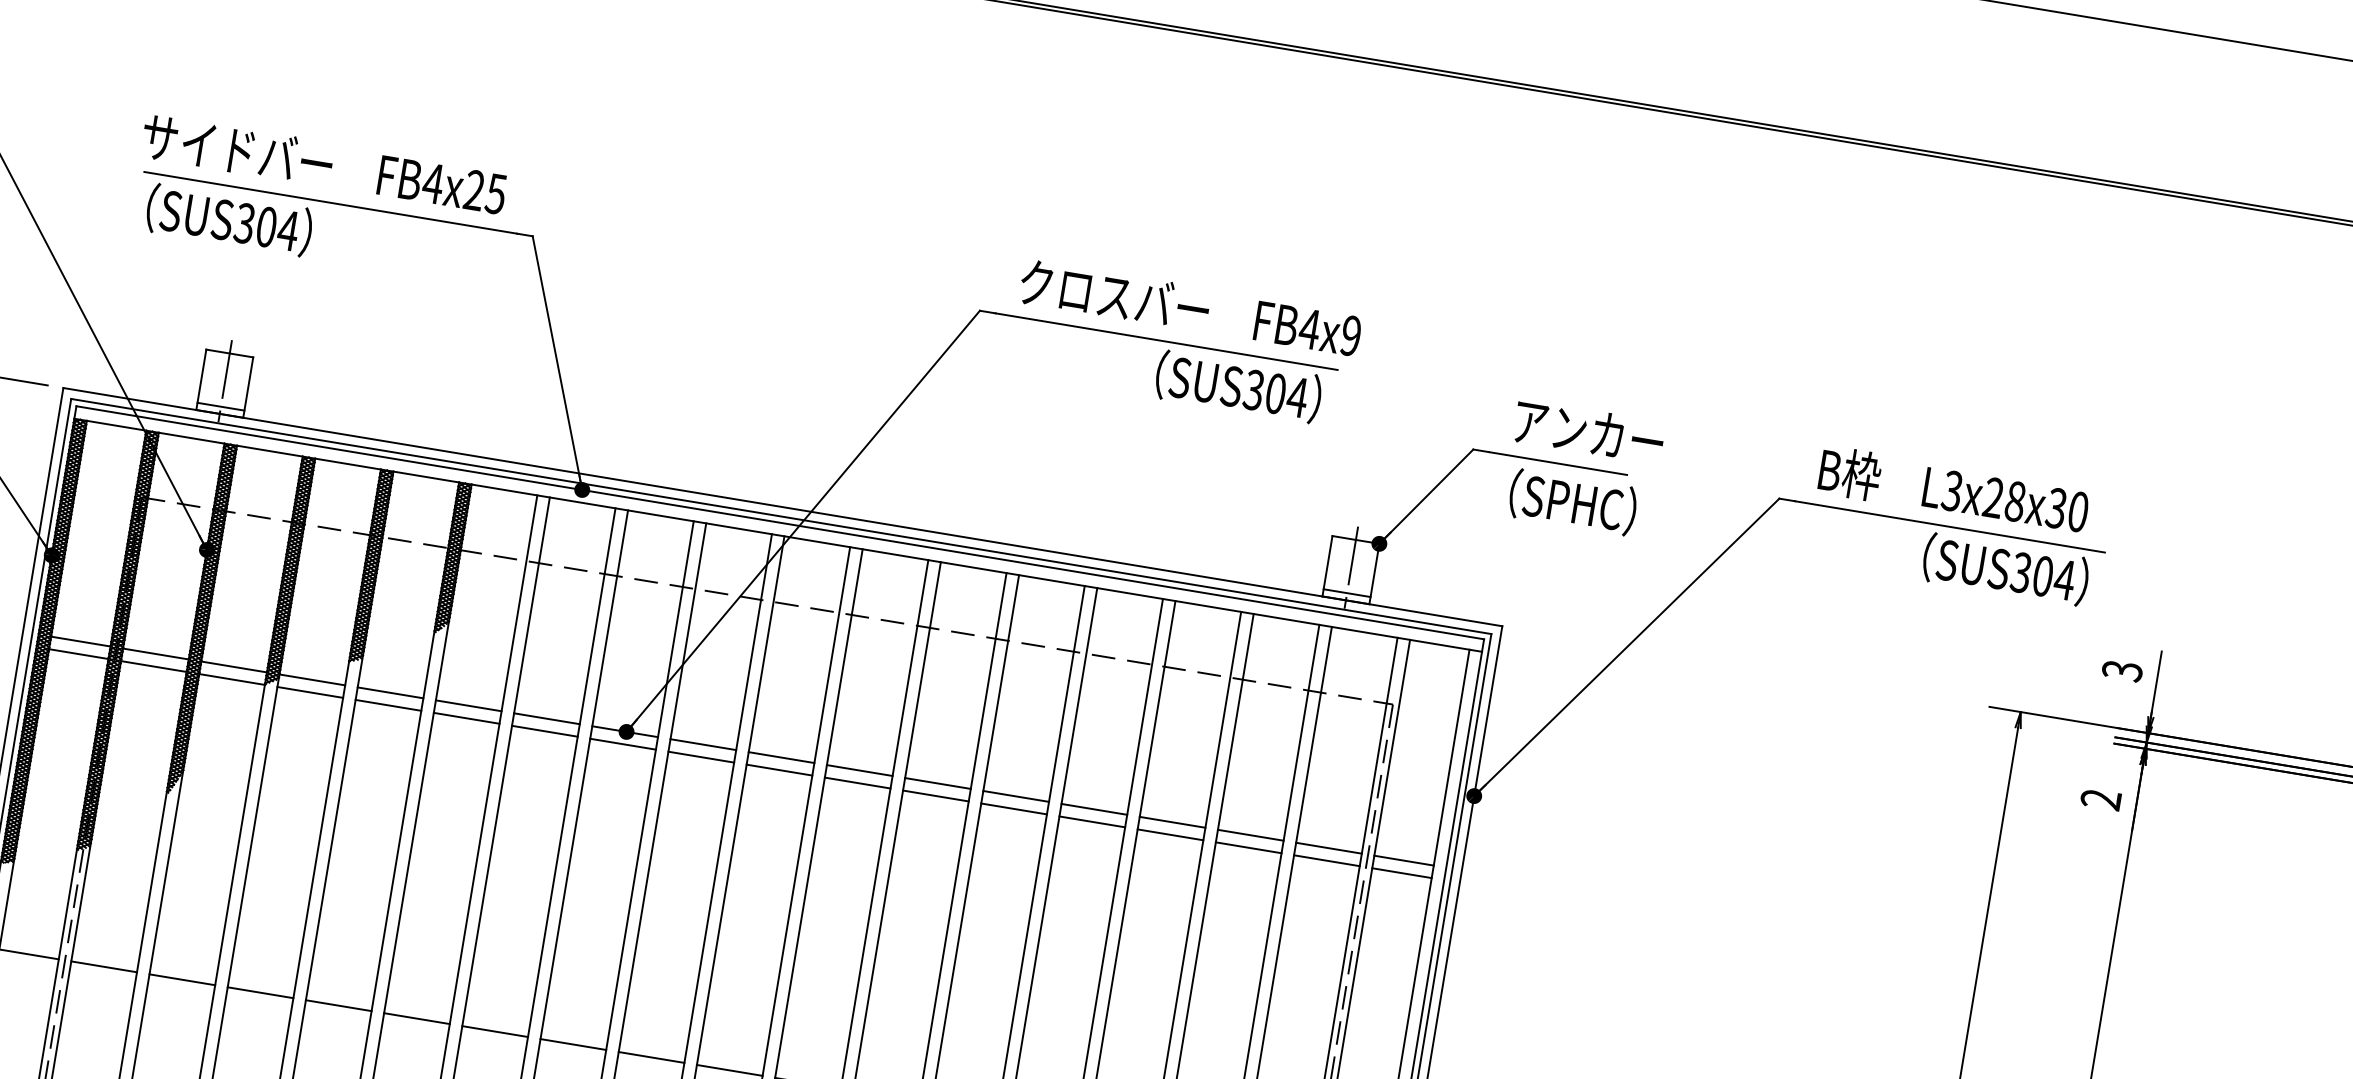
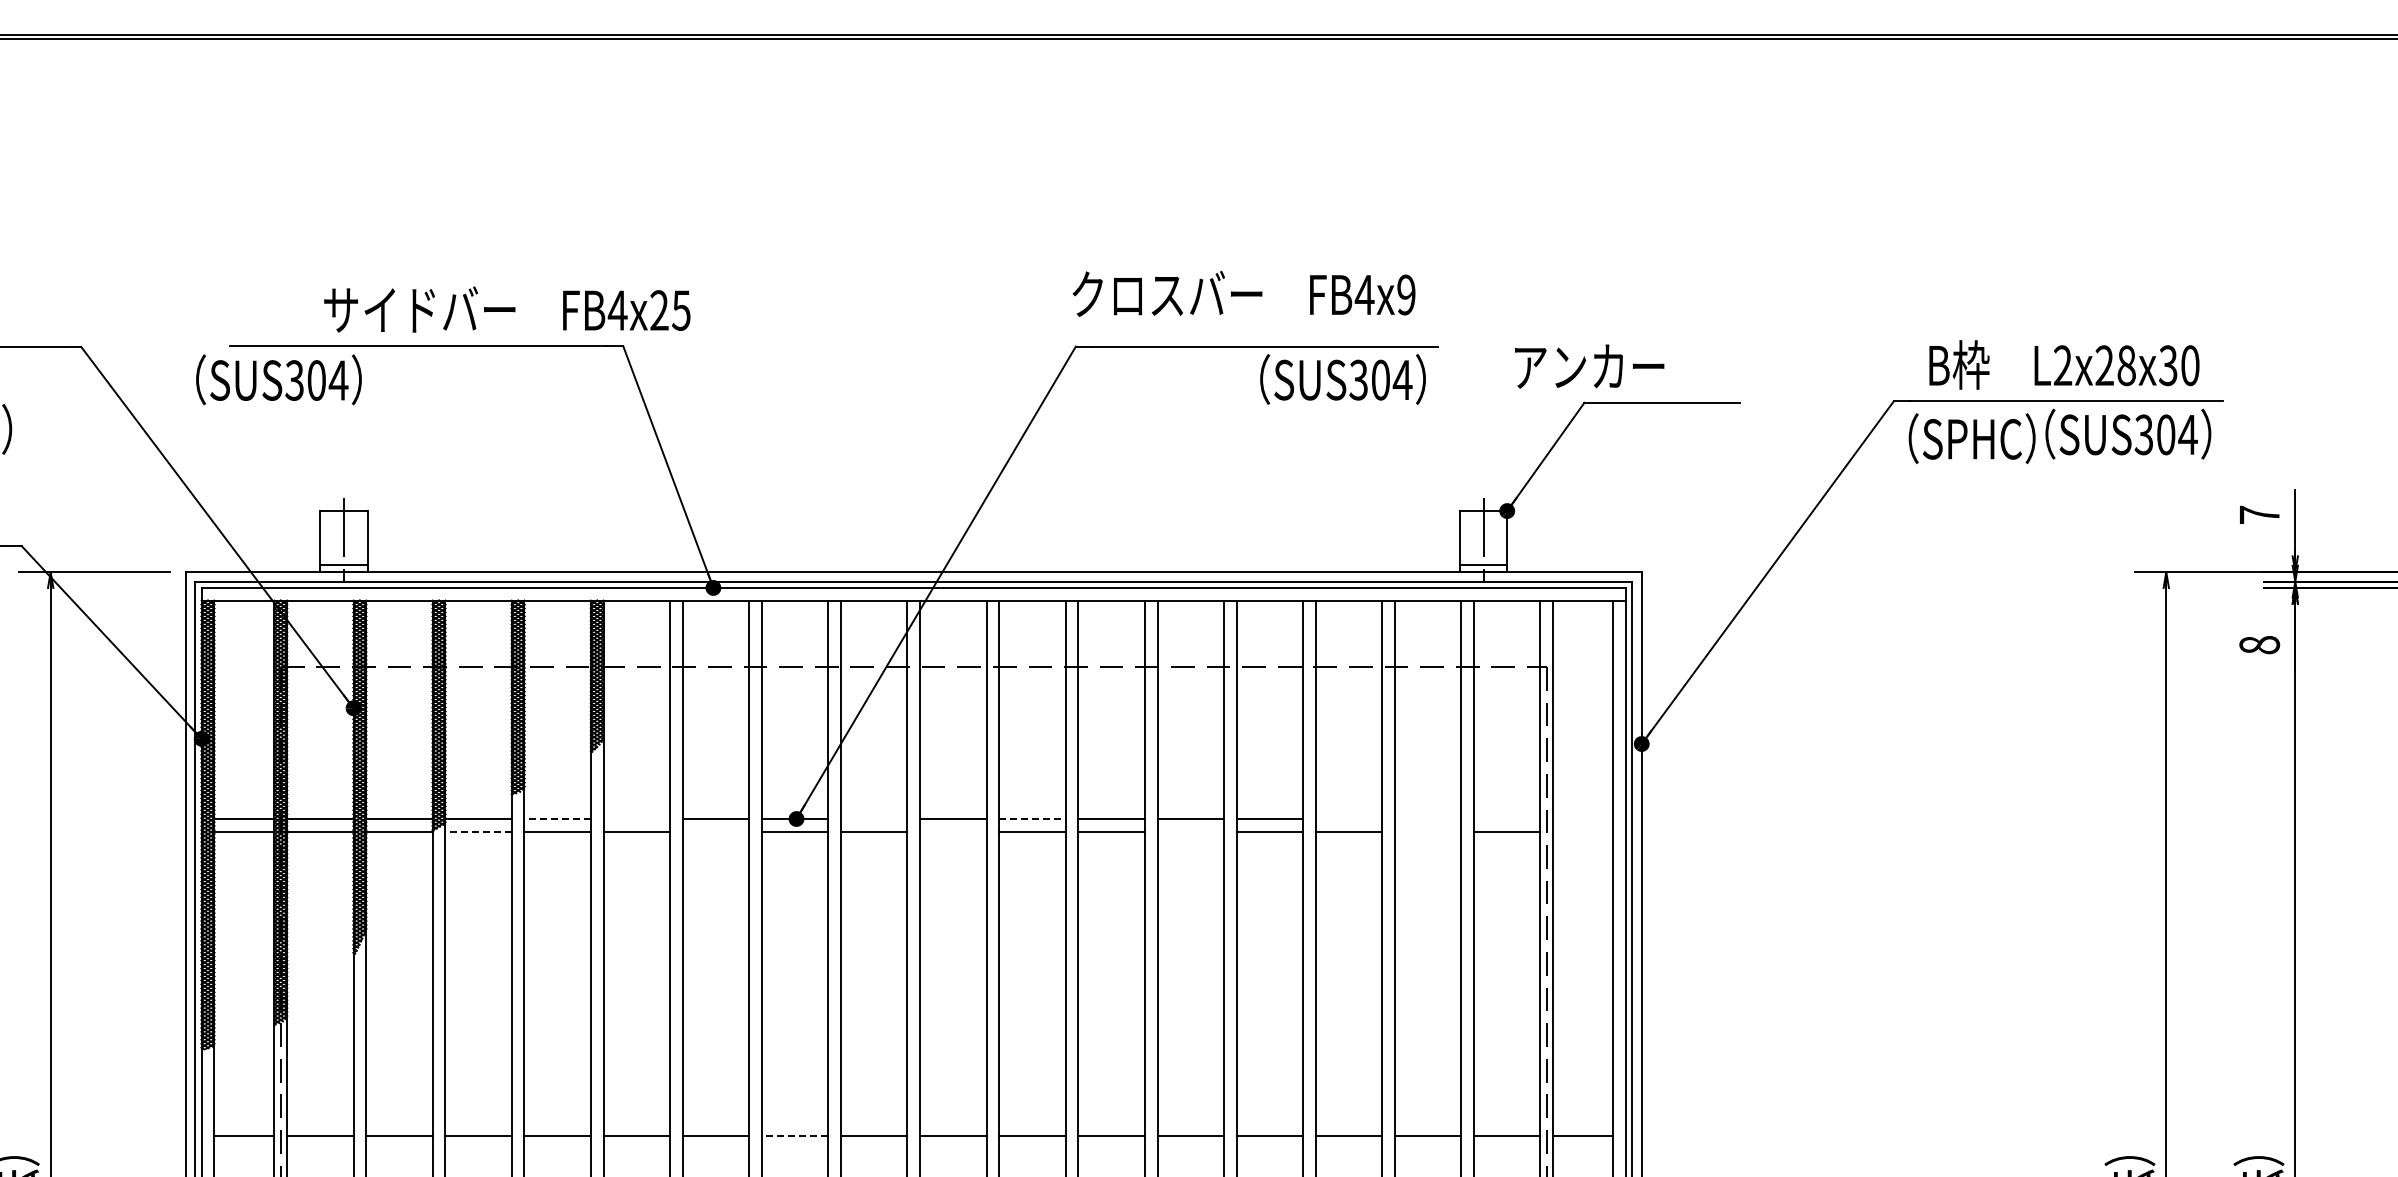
text: (324, 164) -> (507, 309), moved
text: (228, 219) -> (278, 379), moved
text: (1190, 307) -> (1243, 293), moved
text: (1589, 431) -> (1589, 366), moved
text: (1952, 490) -> (2062, 365), L3x28x30 -> L2x28x30
text: (1572, 502) -> (1971, 438), moved
text: (2122, 670) -> (2259, 514), 3 -> 7
line: (310, 692) -> (478, 831), solid -> dashed
line: (390, 693) -> (557, 819), solid -> dashed
line: (468, 706) -> (636, 819), removed
line: (544, 731) -> (715, 831), removed
line: (702, 745) -> (873, 819), removed
line: (779, 769) -> (953, 831), removed
line: (859, 771) -> (1032, 819), solid -> dashed
text: (2100, 799) -> (2259, 645), 2 -> 8
line: (1013, 808) -> (1190, 831), removed
line: (1172, 822) -> (1348, 819), removed
line: (1250, 835) -> (1427, 819), removed
line: (1248, 847) -> (1427, 831), removed
line: (1329, 848) -> (1507, 819), removed
line: (1404, 861) -> (1583, 819), removed
line: (1402, 873) -> (1583, 831), removed
line: (572, 1044) -> (794, 1135), solid -> dashed

